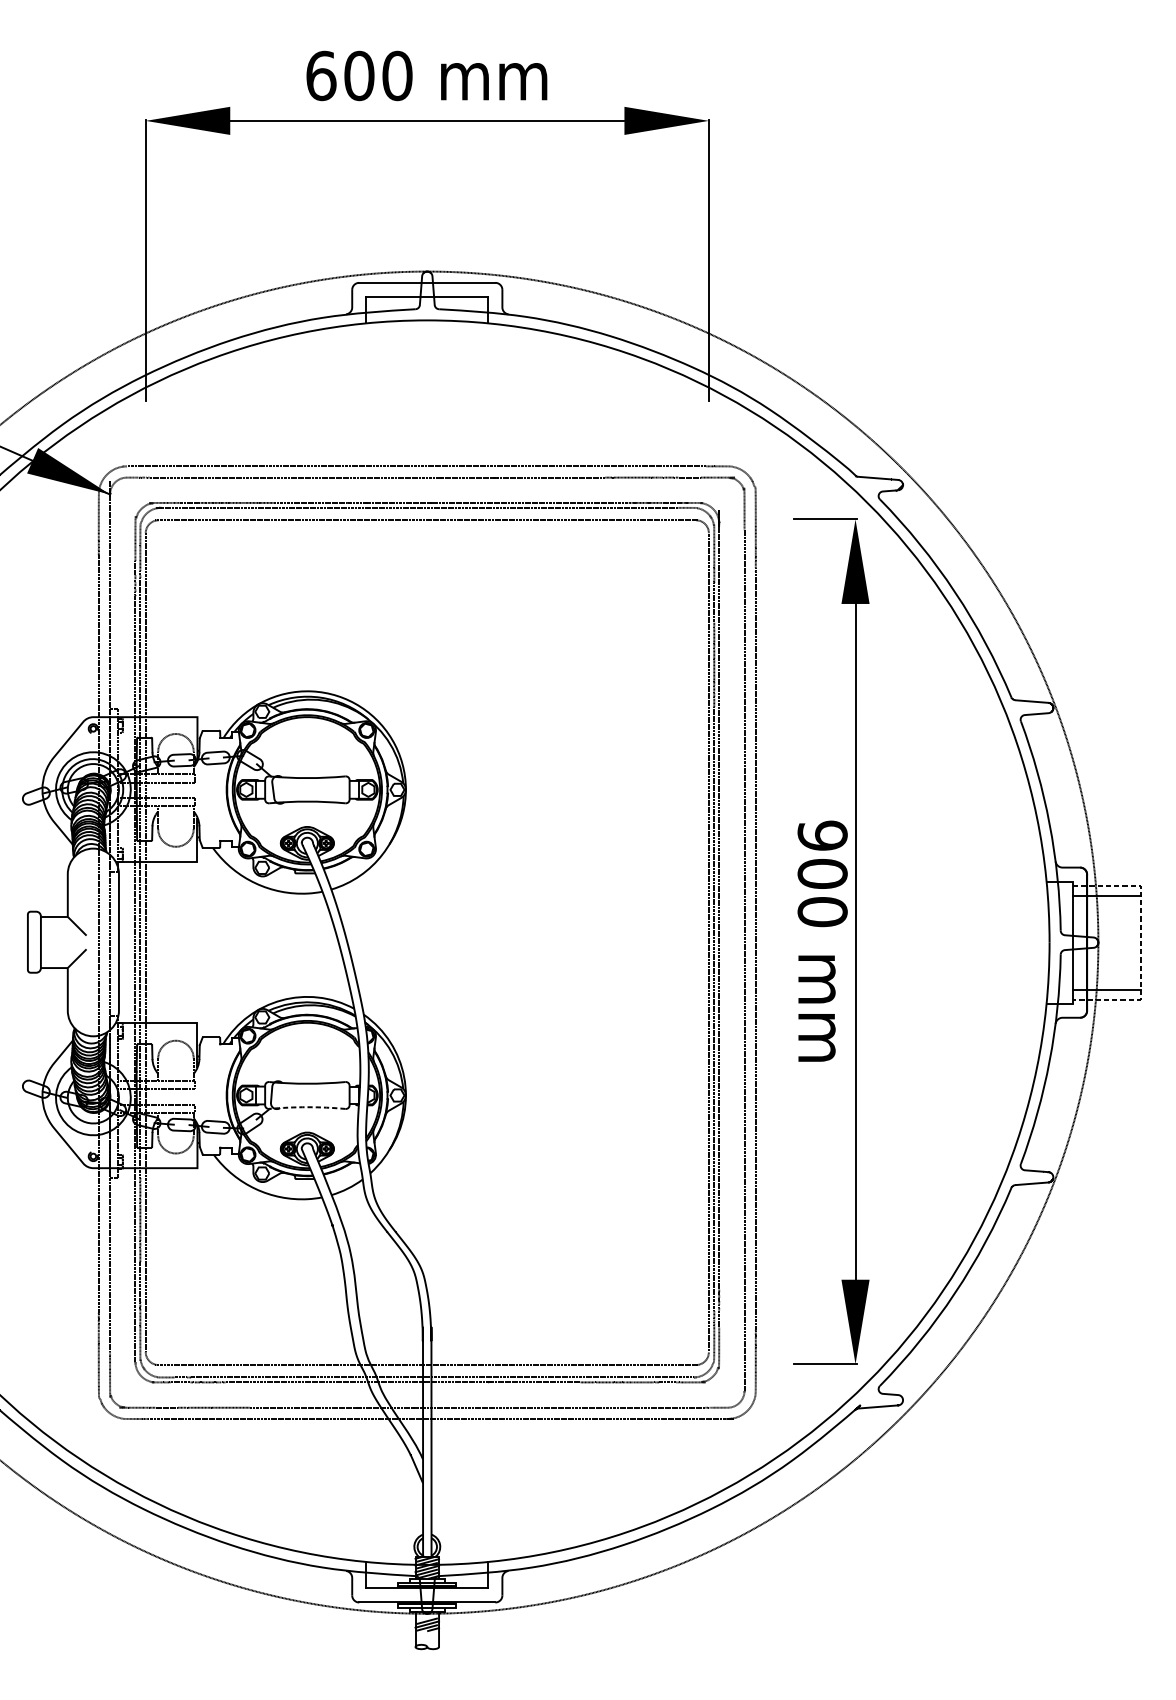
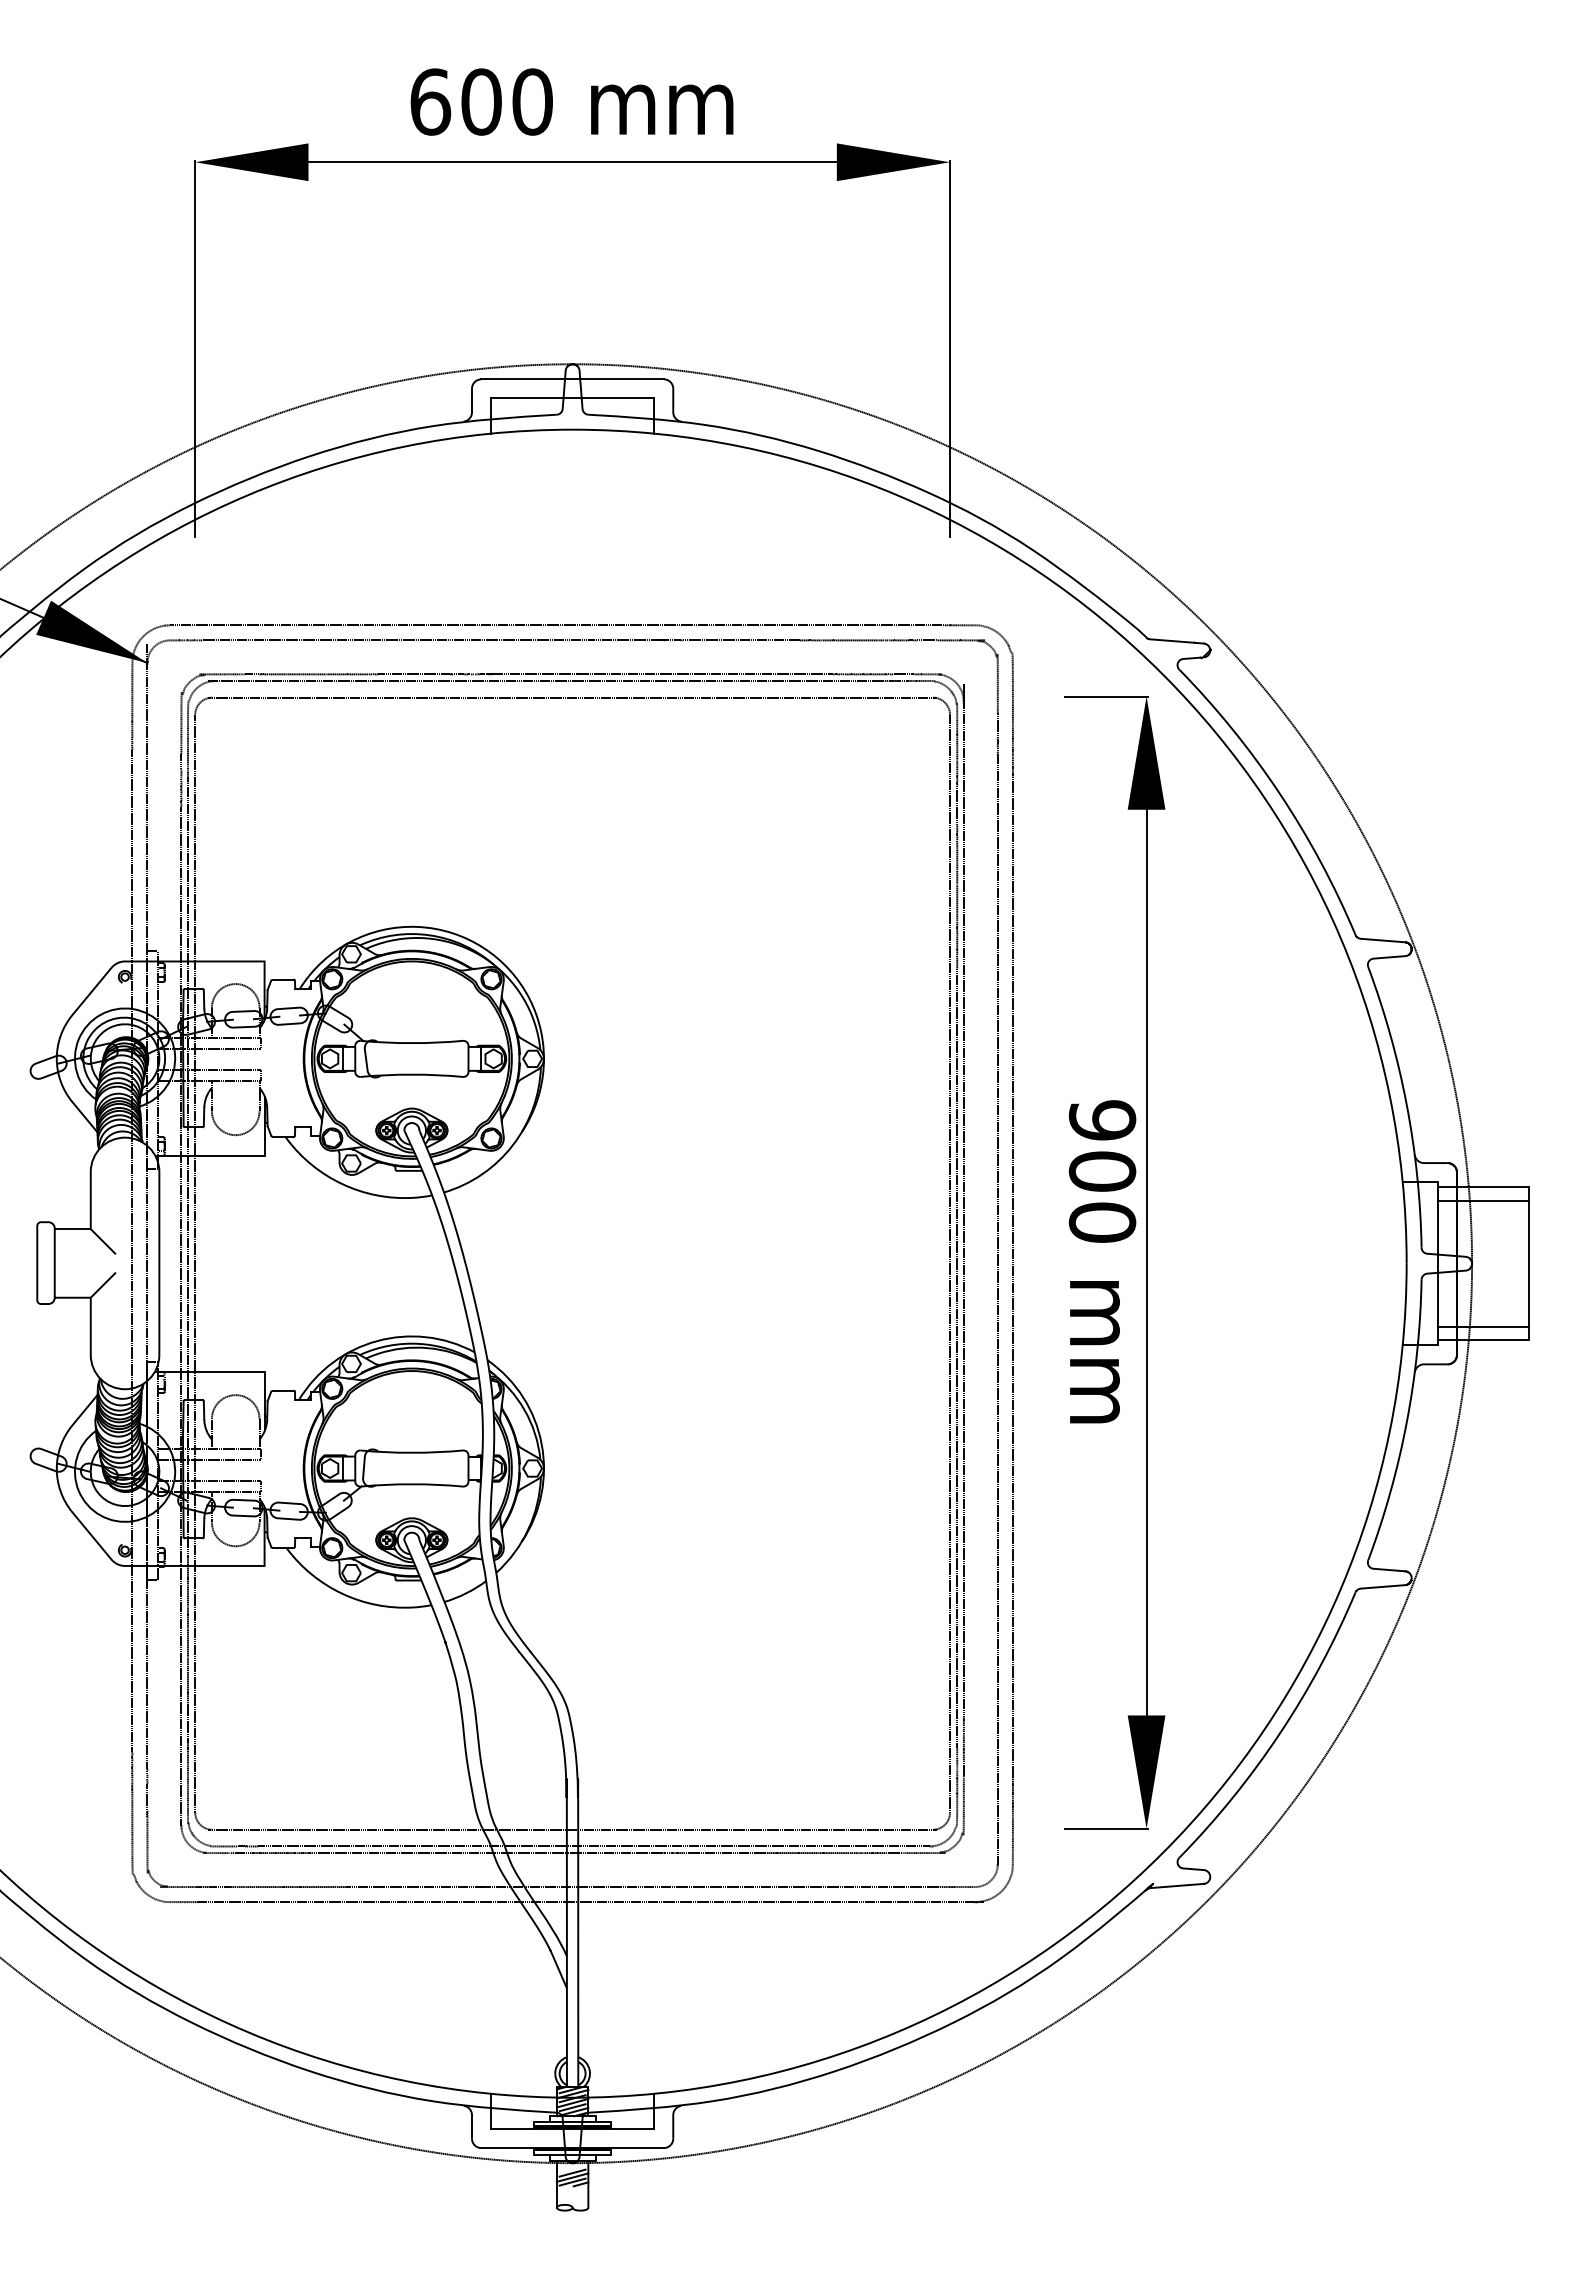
line: (1140, 943) -> (1528, 1264), dashed -> solid
arc: (307, 1107) -> (411, 1484), dashed -> solid

